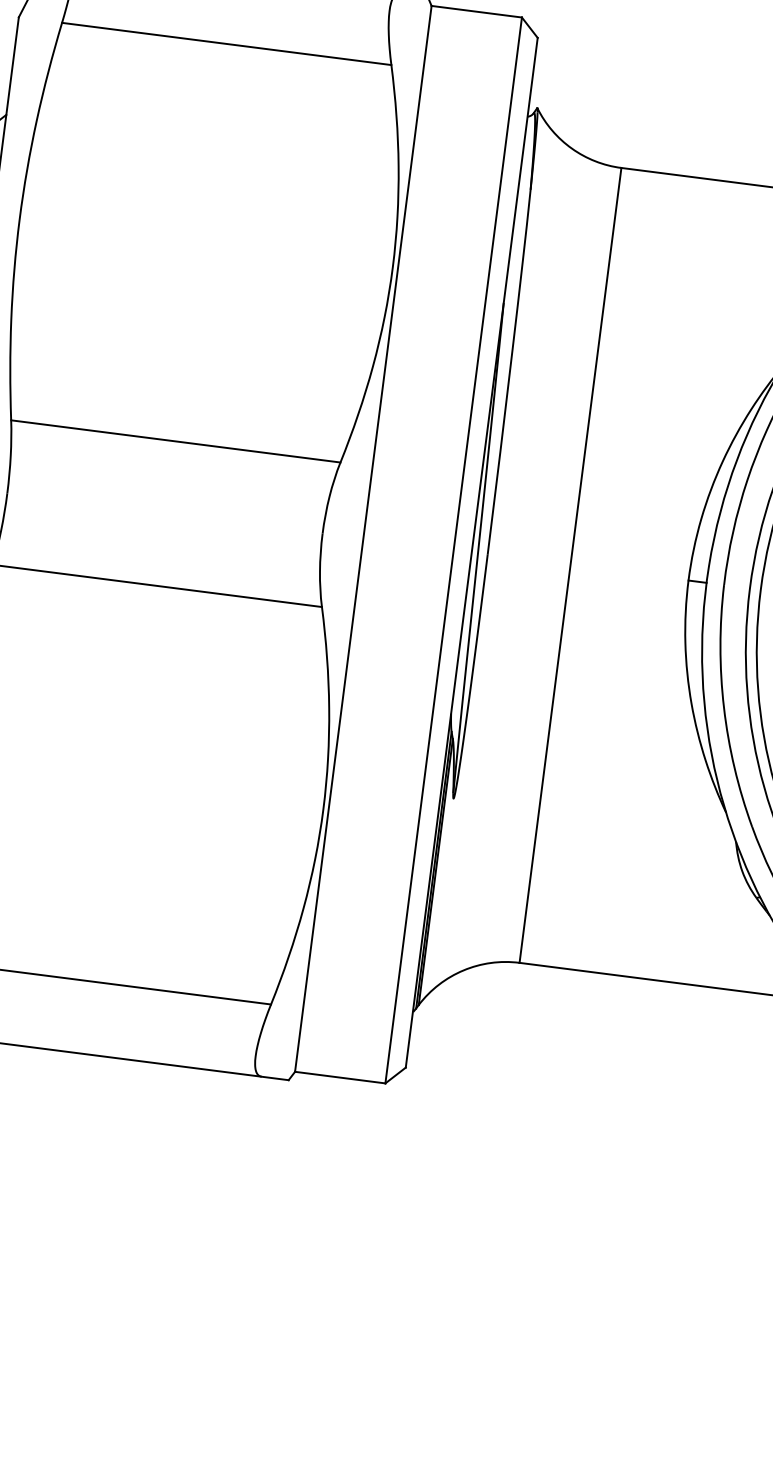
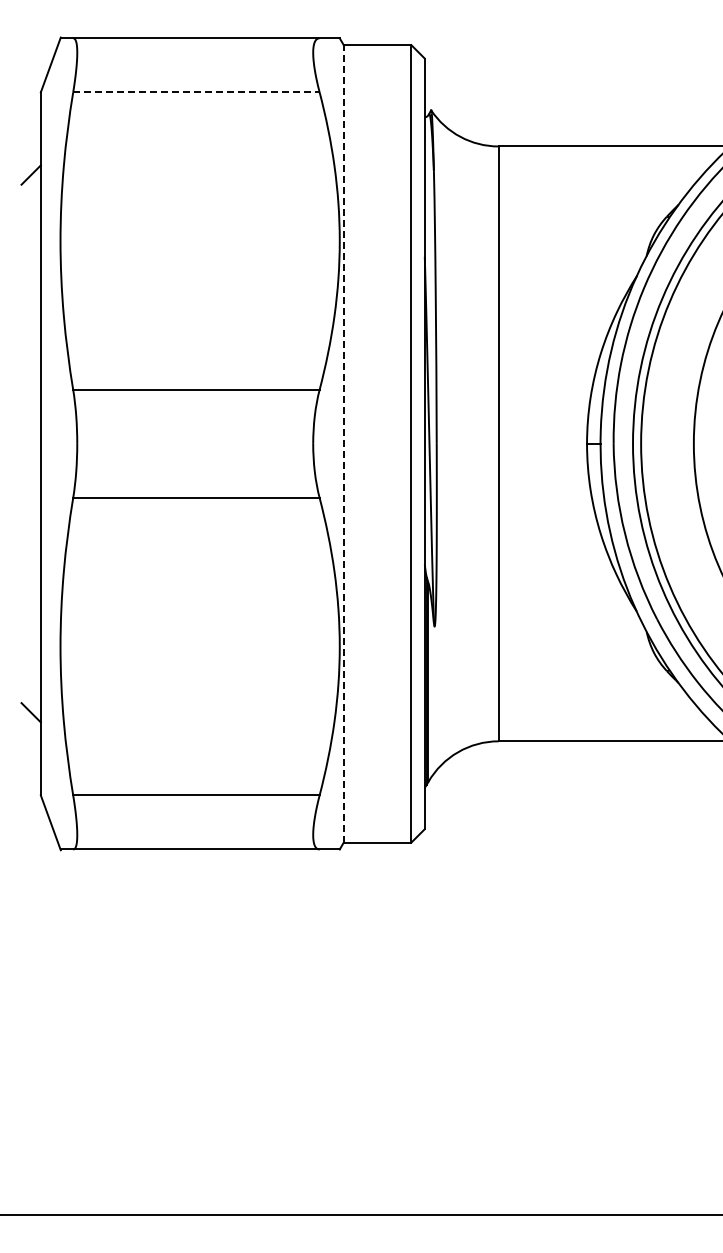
line: (226, 44) -> (196, 92), solid -> dashed
line: (363, 538) -> (343, 443), solid -> dashed

